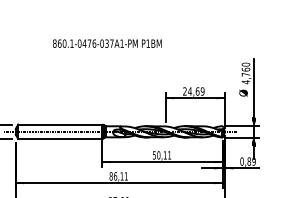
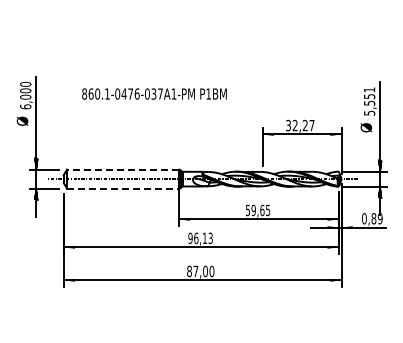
text: (107, 43) -> (154, 93), moved
text: (245, 73) -> (369, 101), 4,760 -> 5,551
text: (193, 91) -> (300, 125), 24,69 -> 32,27
line: (59, 124) -> (122, 169), solid -> dashed
line: (59, 138) -> (122, 188), solid -> dashed
text: (163, 155) -> (260, 210), 50,11 -> 59,65
text: (118, 176) -> (200, 238), 86,11 -> 96,13

